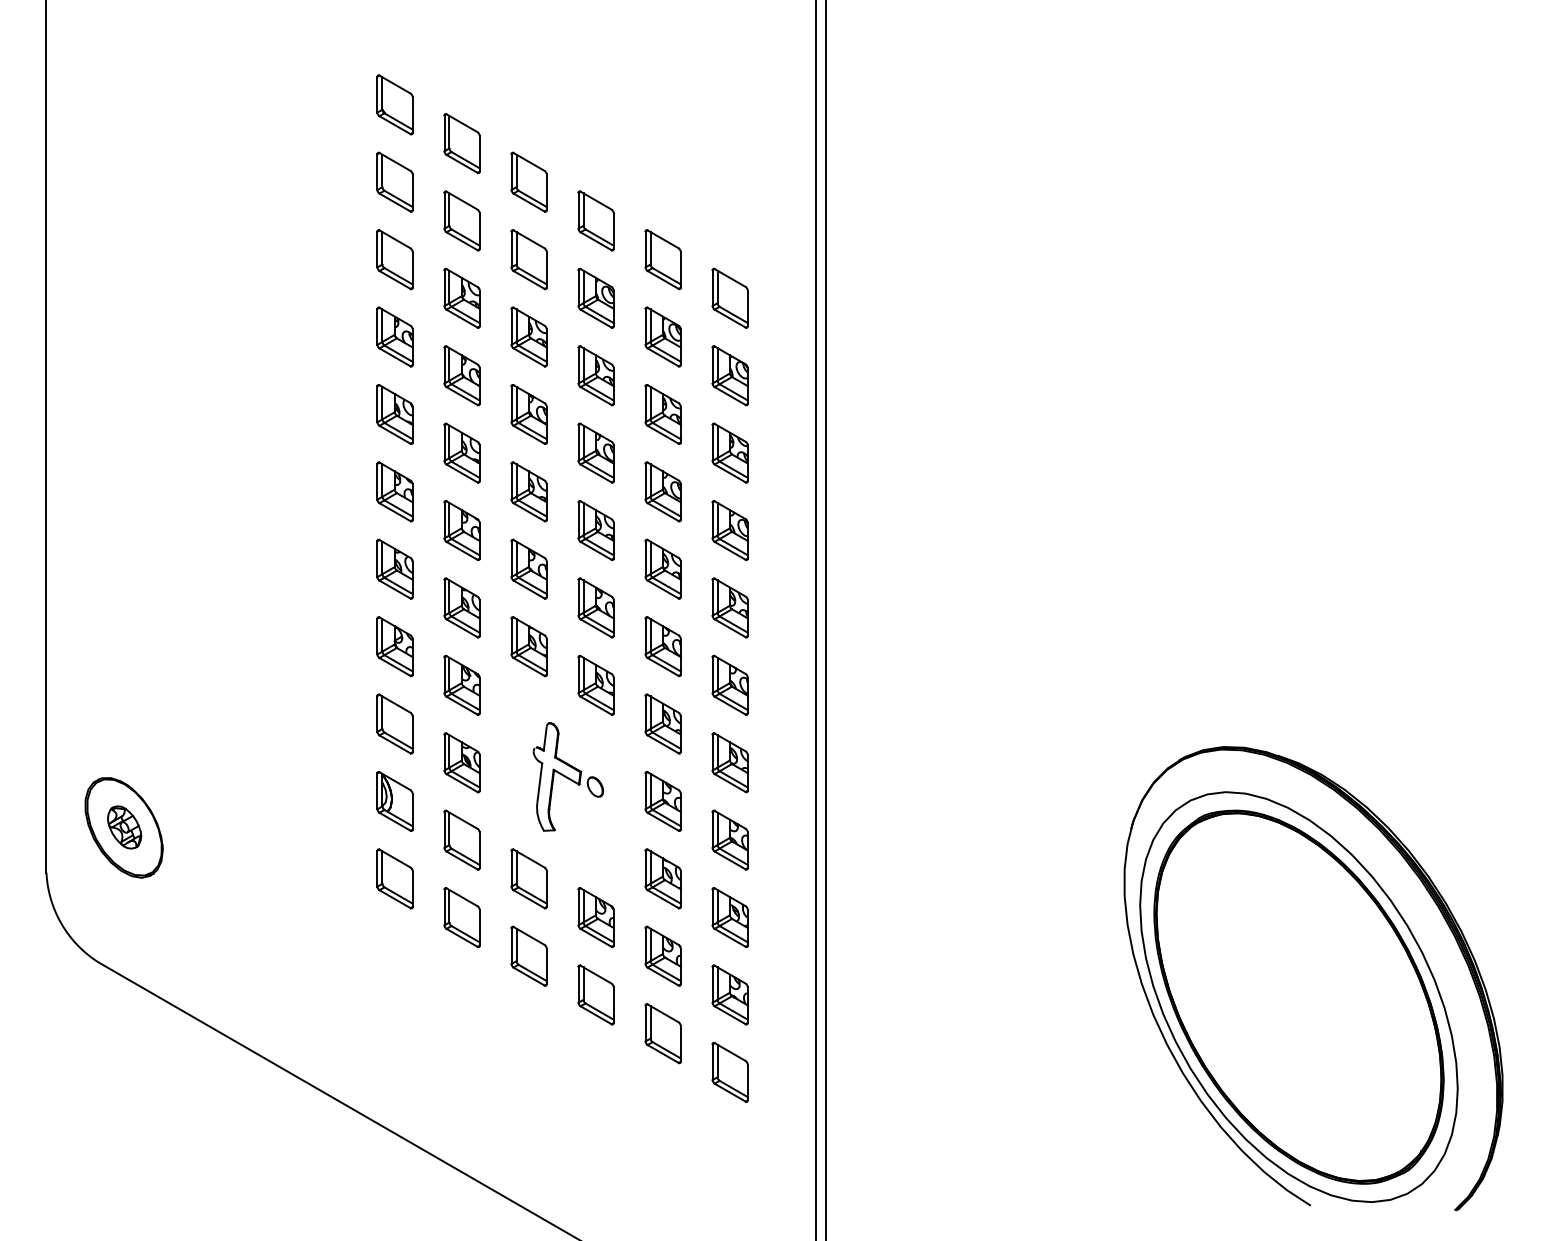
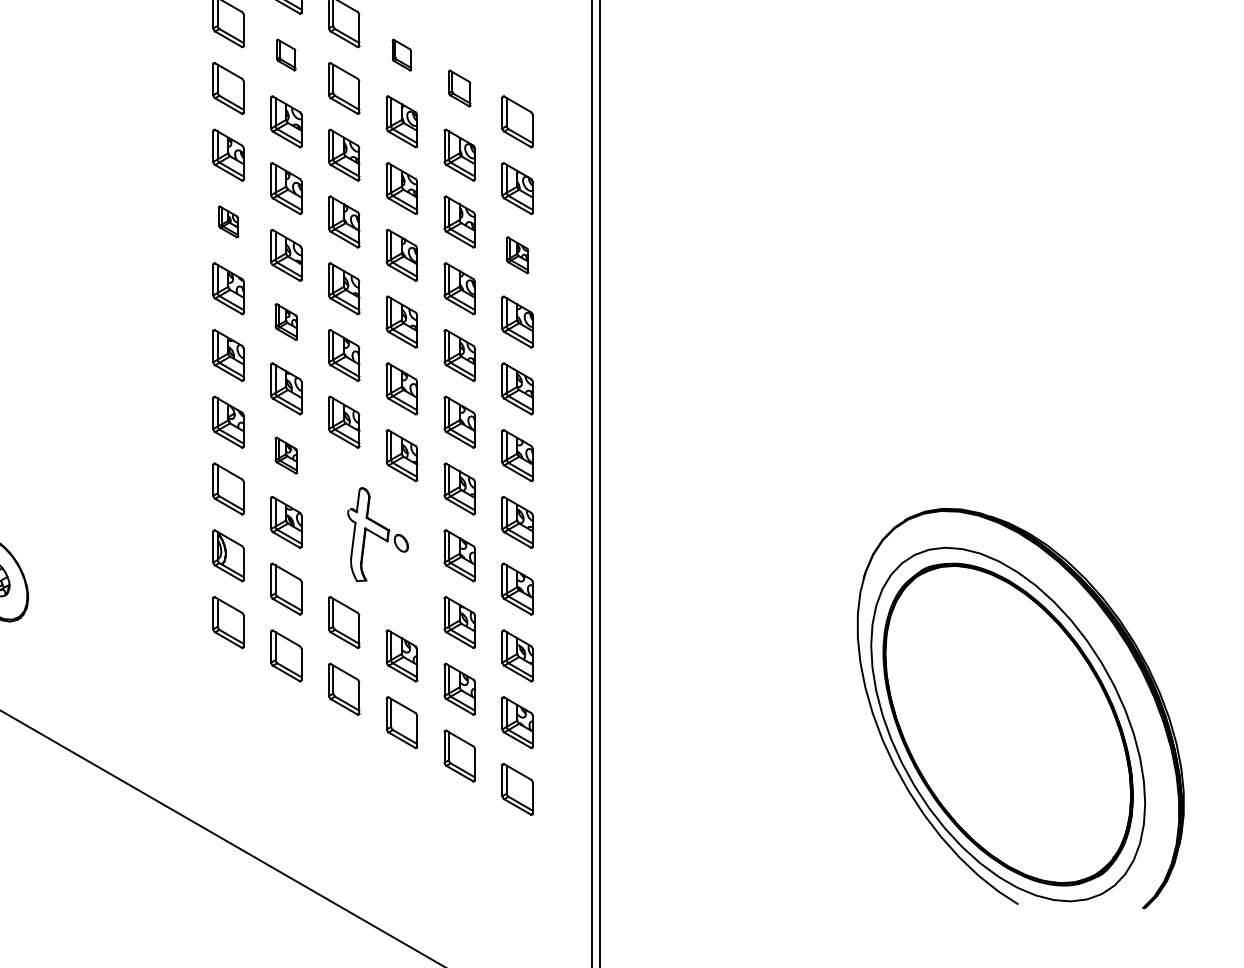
part: (461, 220) -> (285, 54), size x0.6
part: (595, 220) -> (401, 54), size x0.6
part: (662, 259) -> (459, 88), size x0.7
part: (394, 414) -> (228, 222), size x0.6
part: (729, 452) -> (517, 254), size x0.7
part: (461, 530) -> (285, 322), size x0.7
part: (461, 684) -> (285, 454), size x0.7

